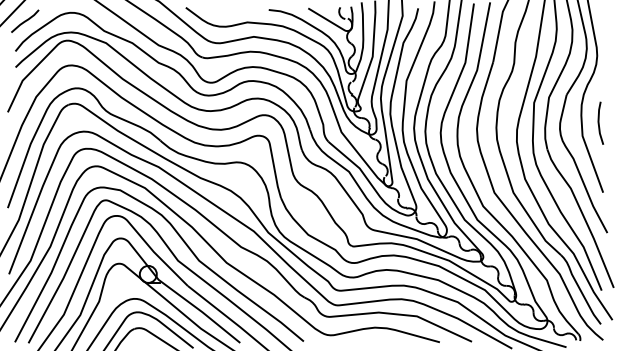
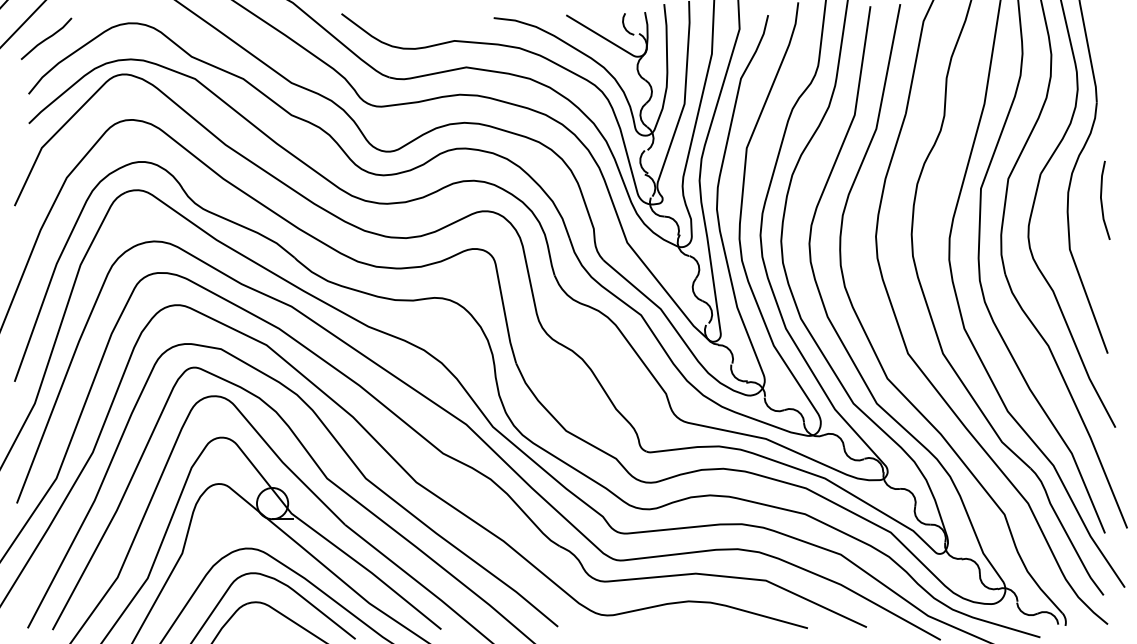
line: (599, 122) -> (1102, 198), moved

